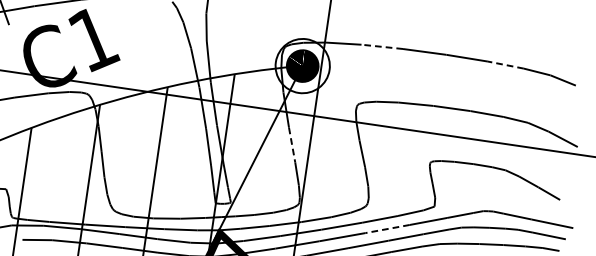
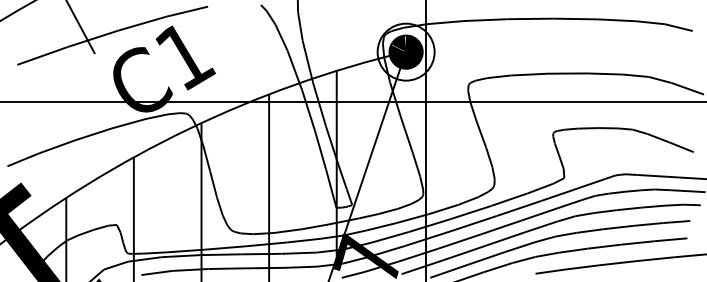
line: (381, 47) -> (485, 20), dashed -> solid
line: (505, 65) -> (616, 20), dashed -> solid
line: (292, 145) -> (407, 136), dashed -> solid
line: (388, 229) -> (519, 208), dashed -> solid

